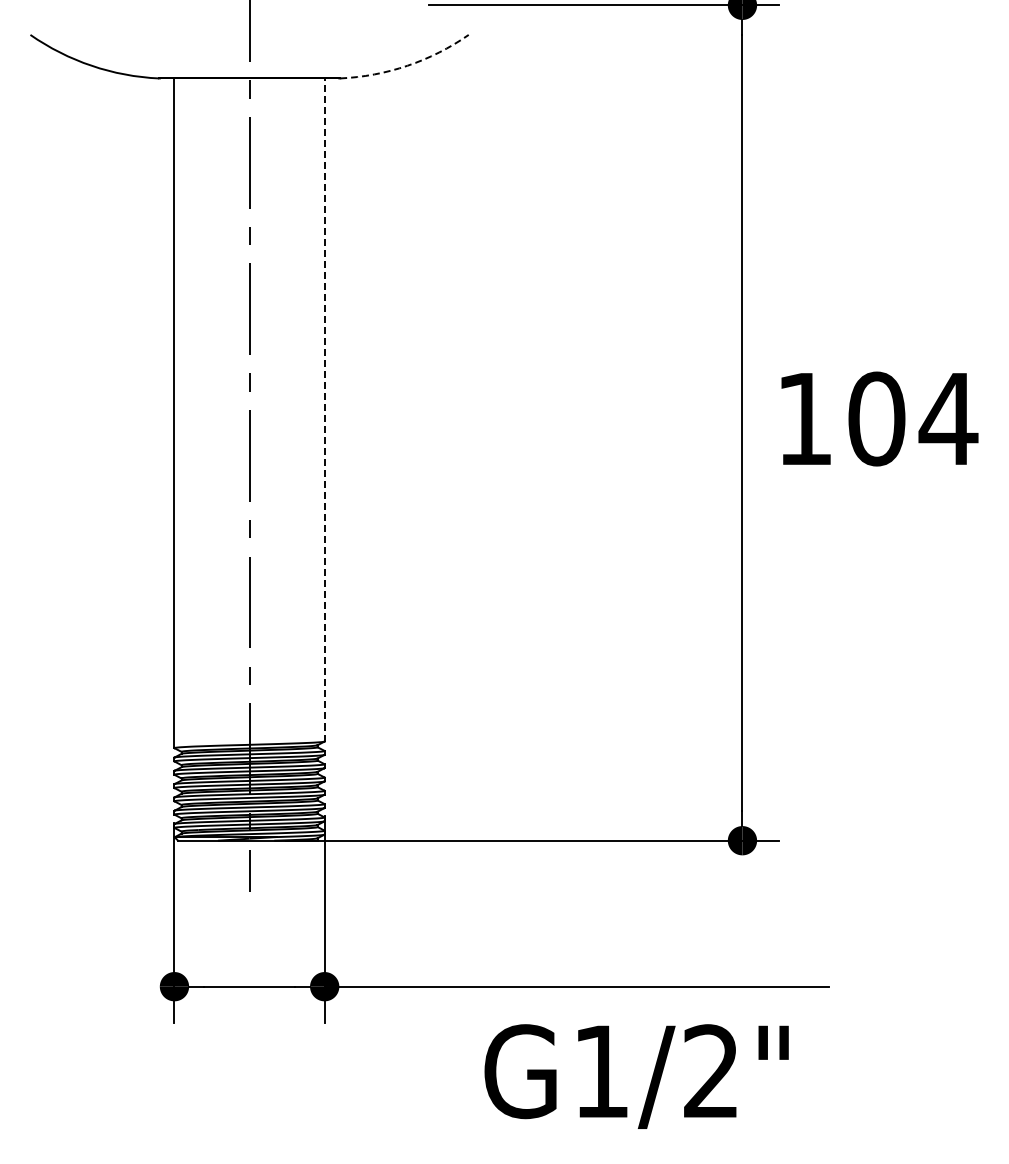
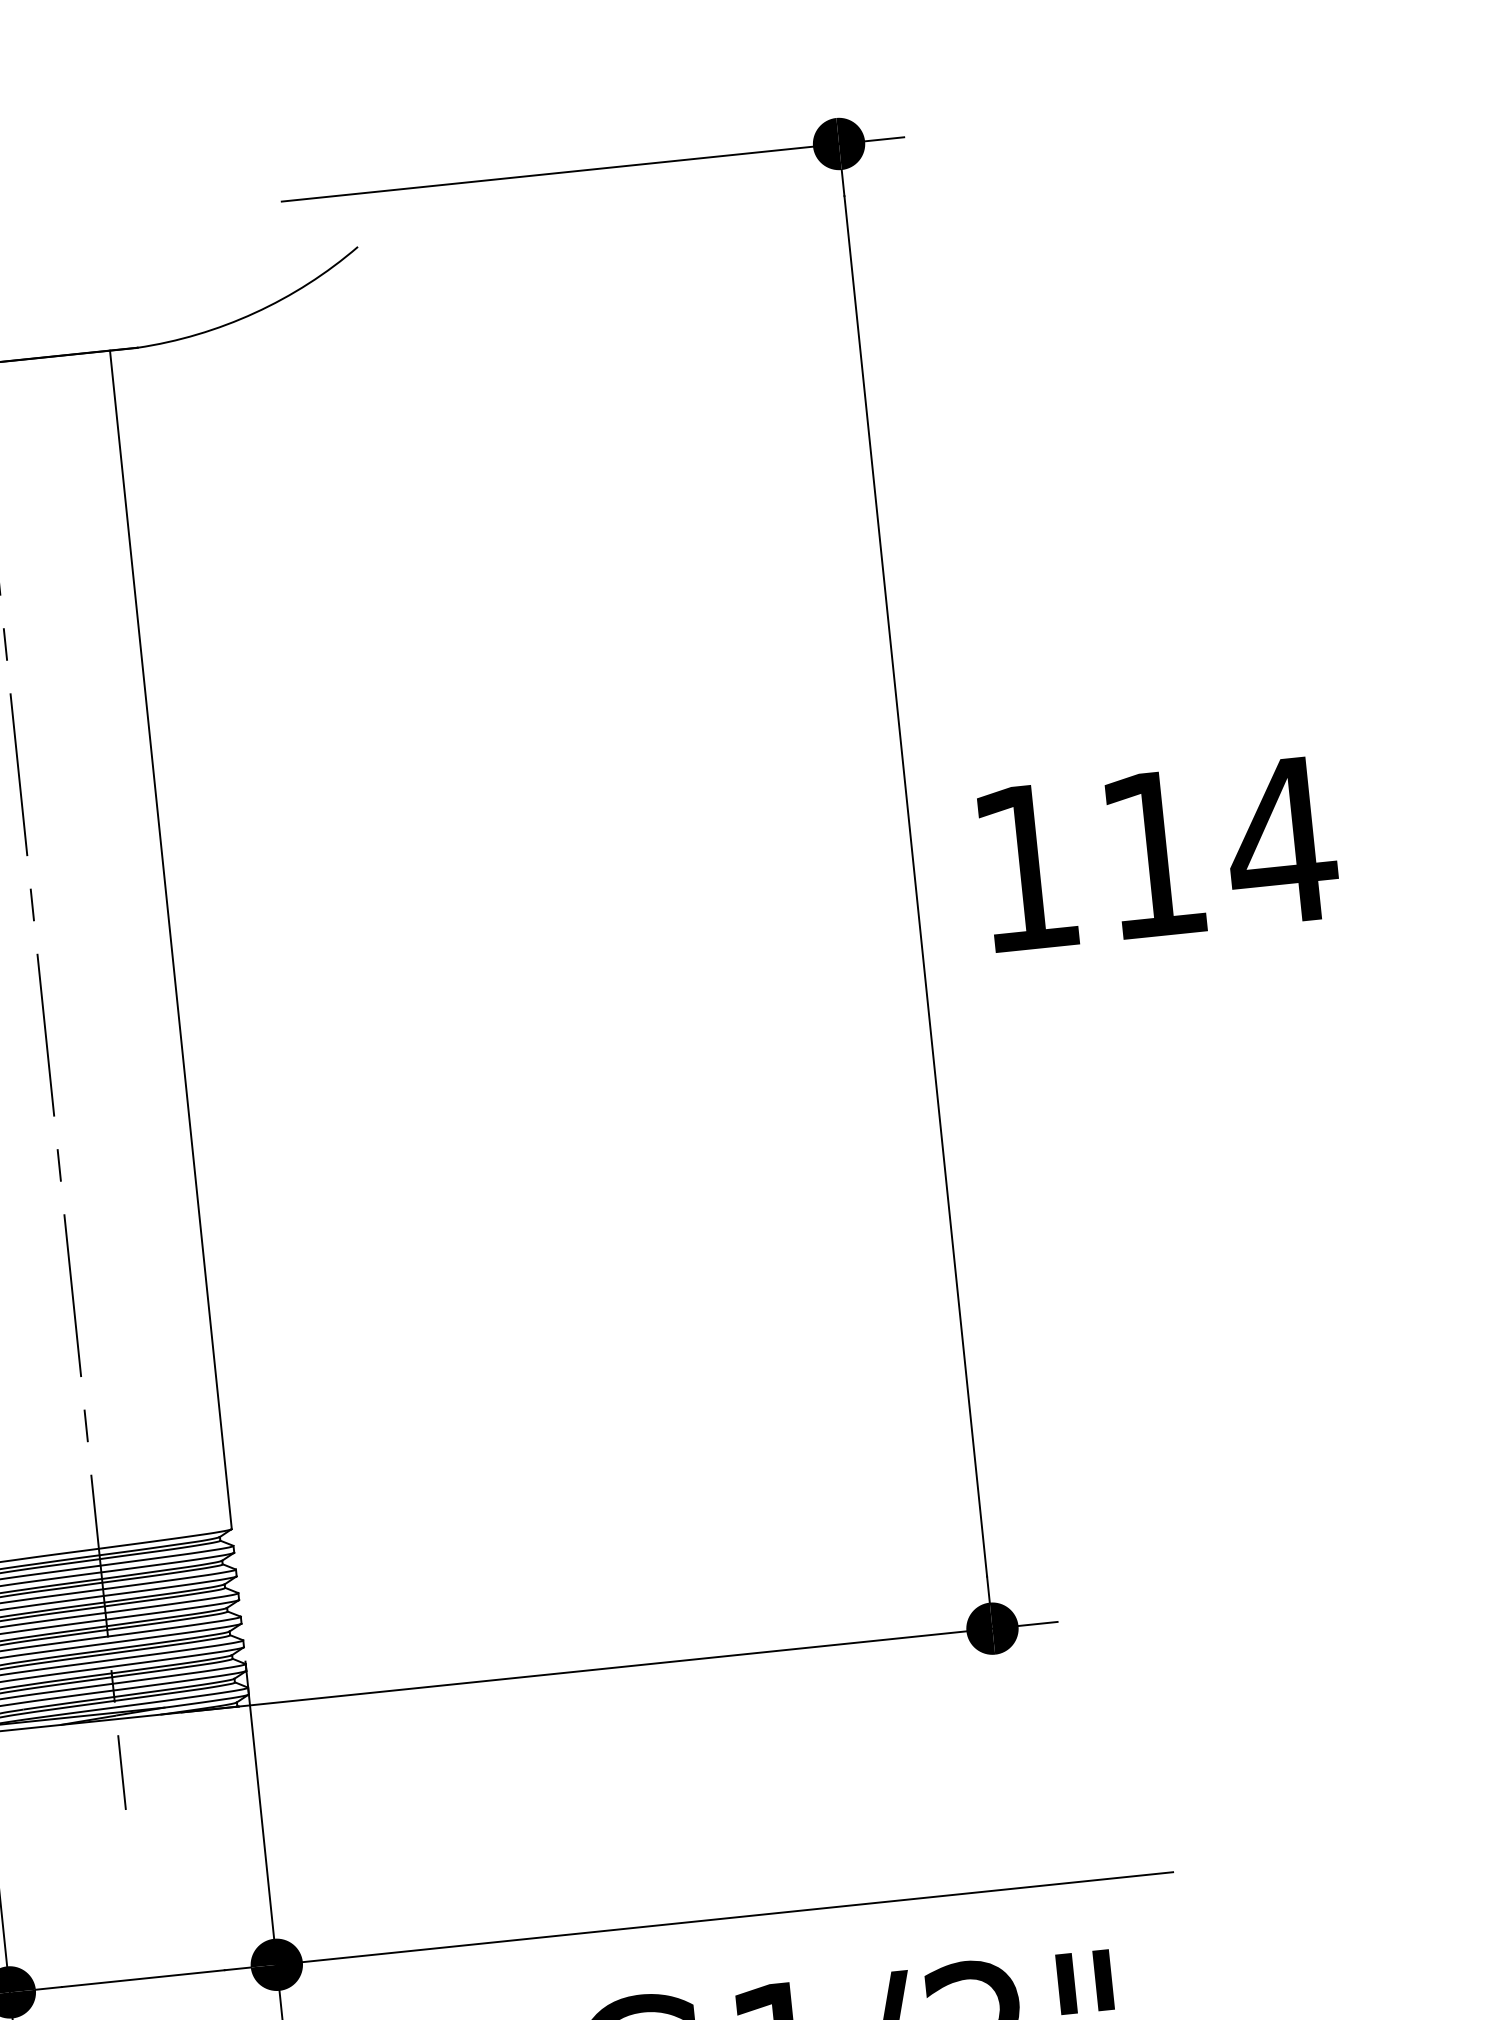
arc: (407, 65) -> (254, 312), dashed -> solid
line: (324, 409) -> (170, 939), dashed -> solid
text: (876, 418) -> (1153, 853), 104 -> 114

